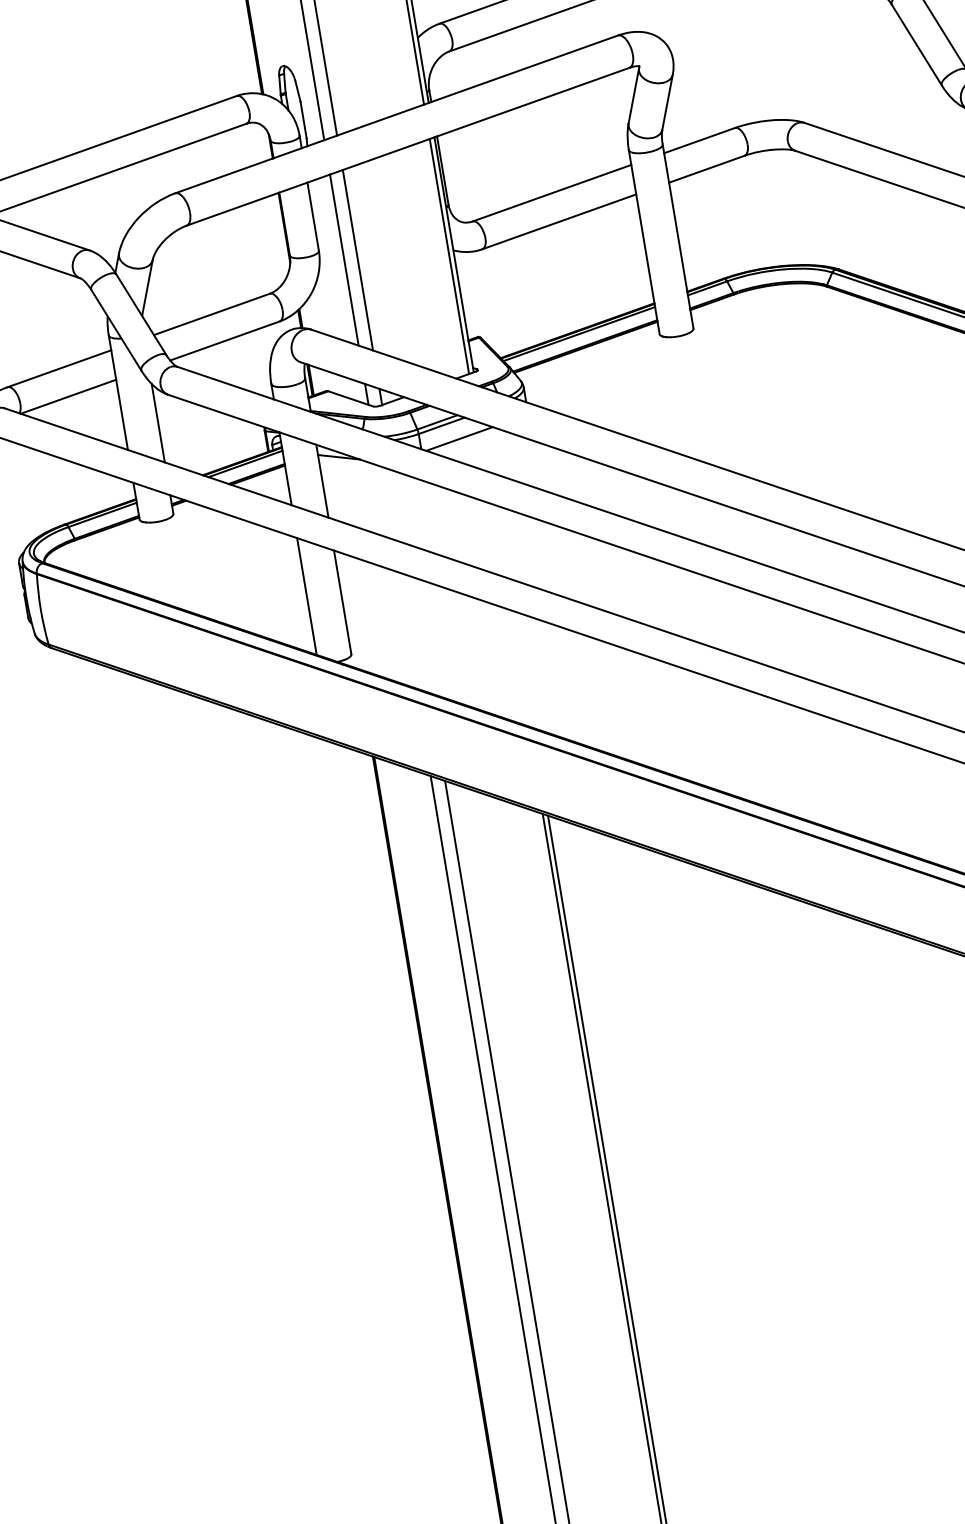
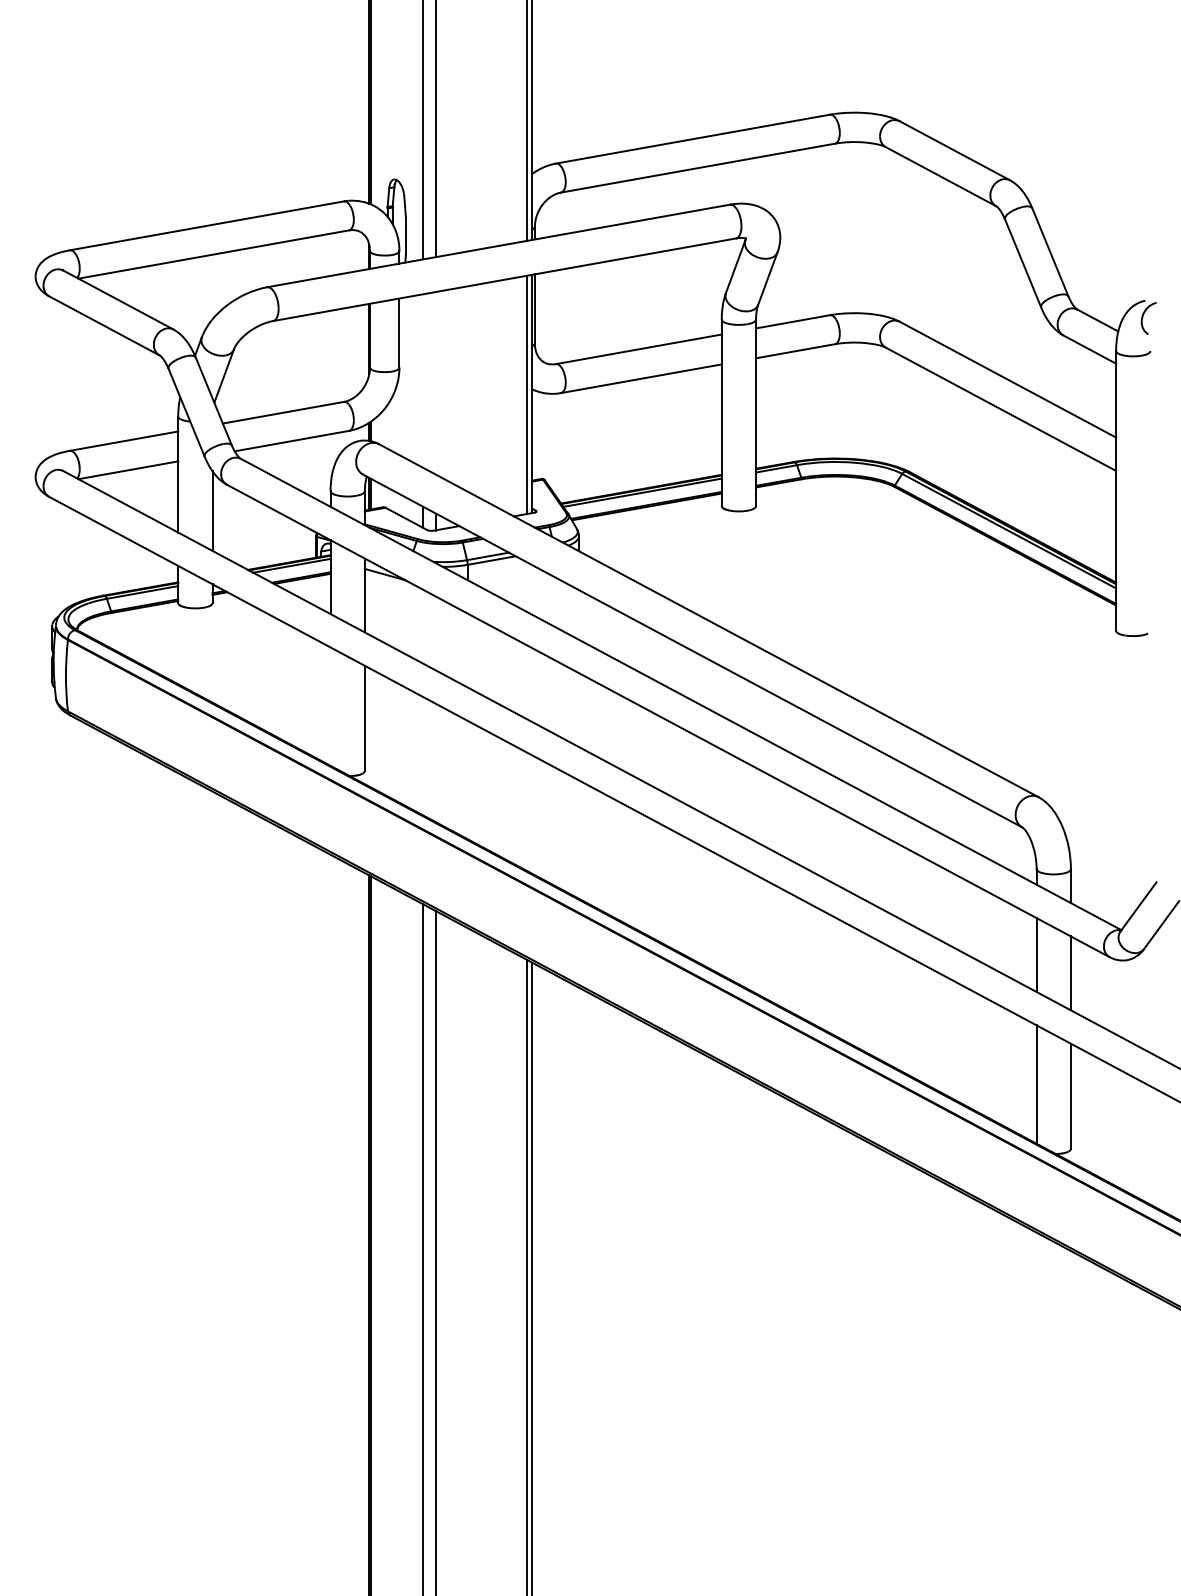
line: (343, 259) -> (422, 380), removed
line: (357, 259) -> (436, 382), removed
line: (458, 439) -> (506, 576), removed
line: (306, 596) -> (330, 706), removed

